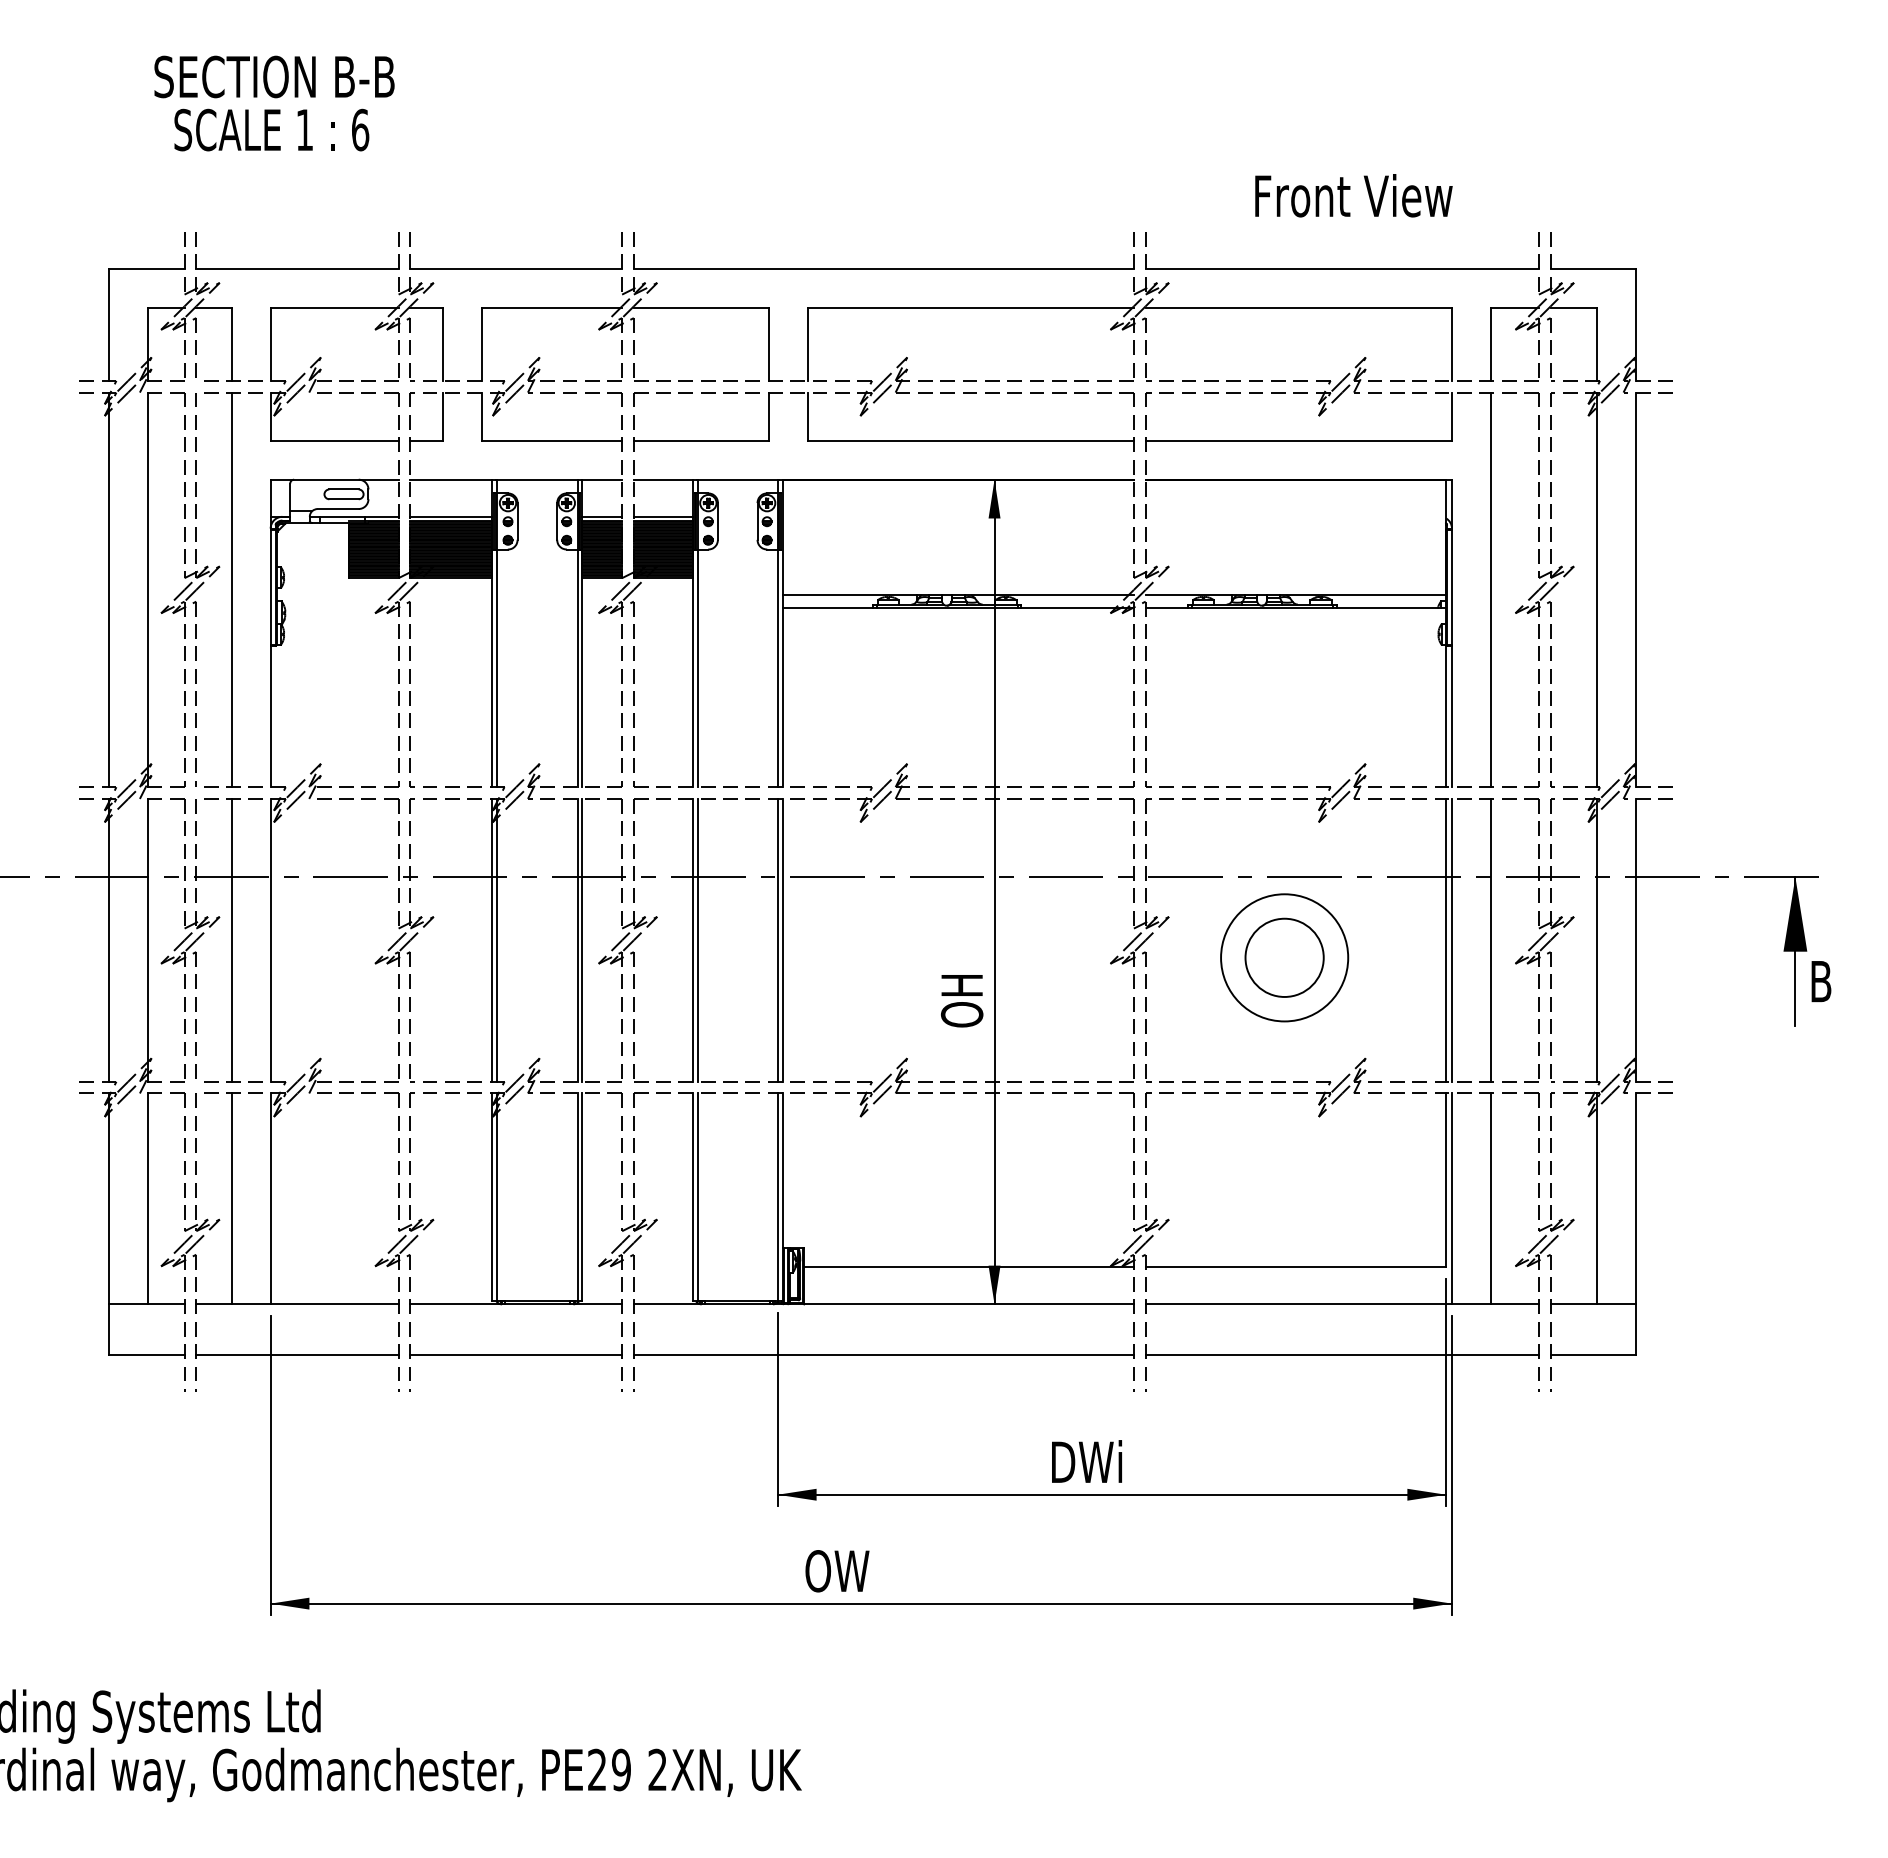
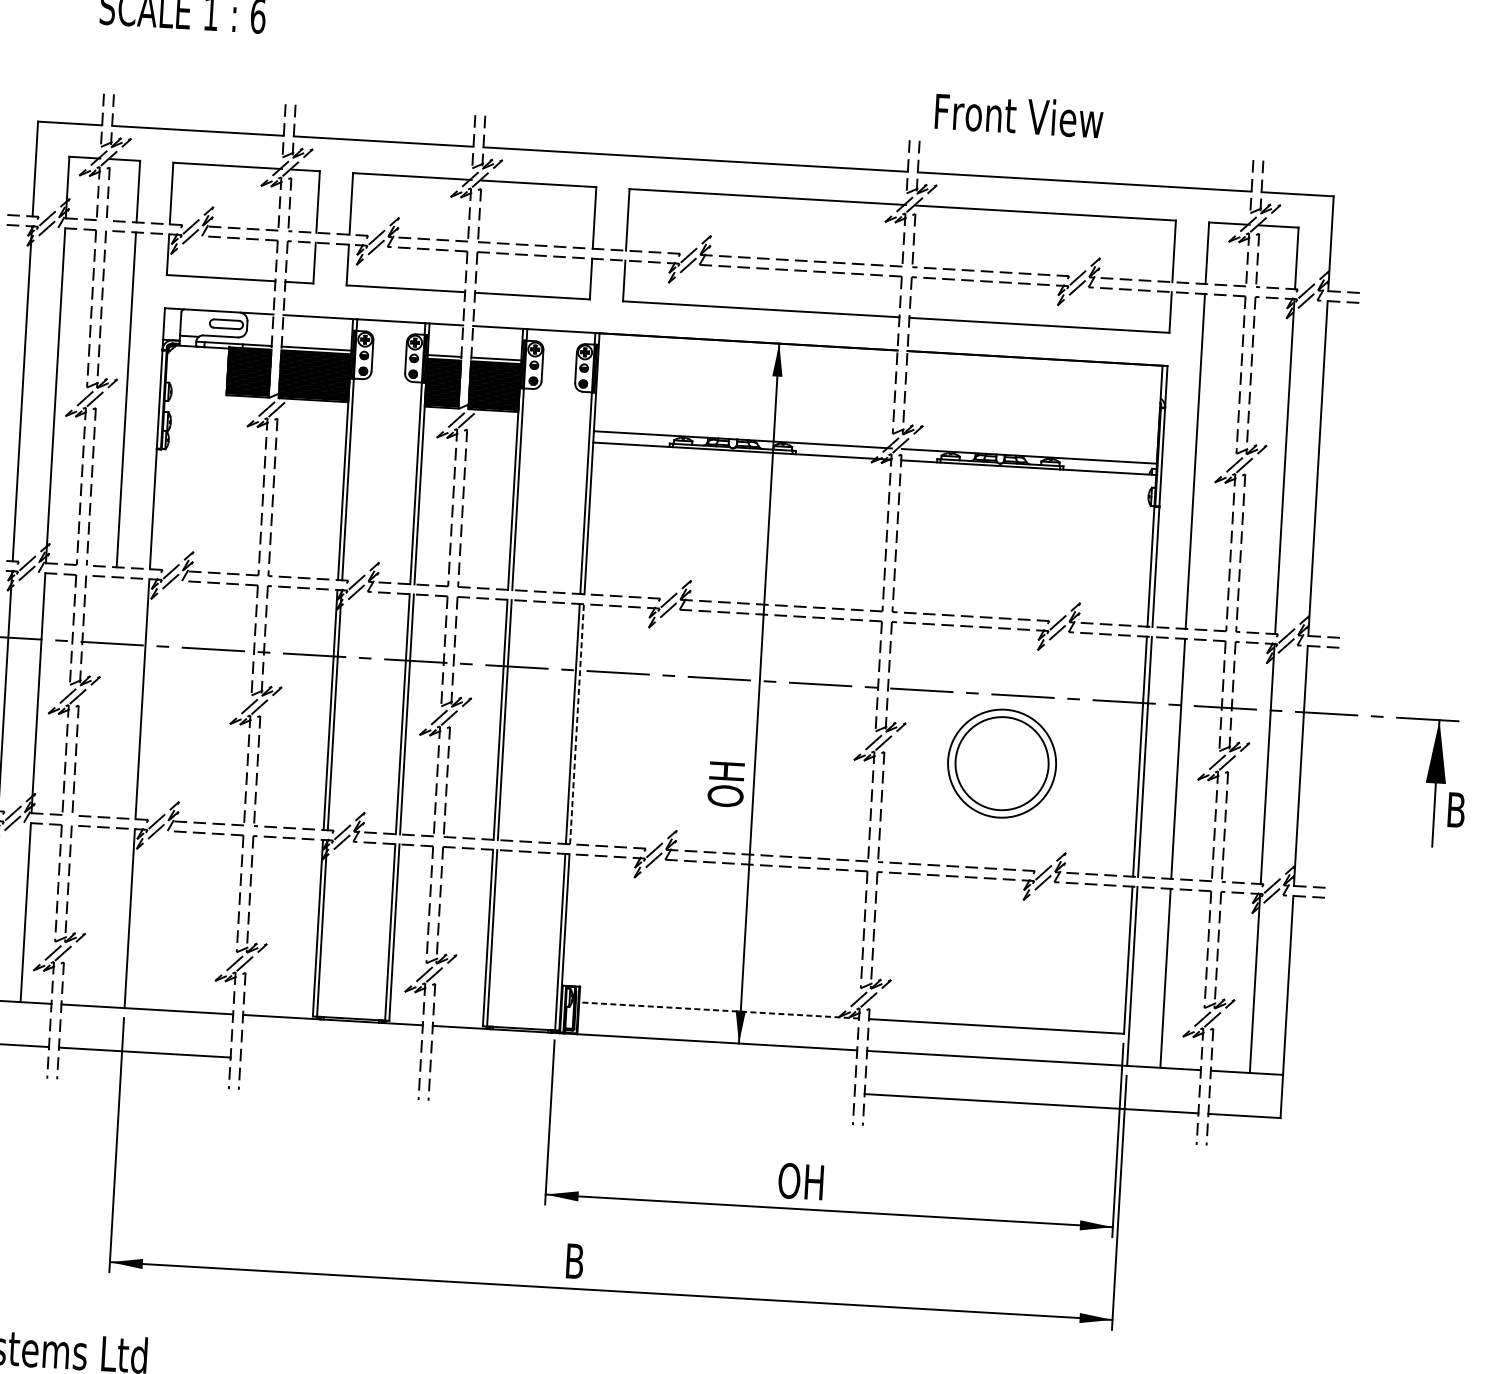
text: (1353, 195) -> (1018, 115), moved
line: (231, 939) -> (109, 696), removed
line: (782, 939) -> (576, 723), solid -> dashed
circle: (1284, 957) -> (1001, 763), size x1.4
line: (231, 1198) -> (96, 916), removed
line: (969, 1266) -> (719, 1010), solid -> dashed
line: (516, 1355) -> (330, 1063), removed
line: (883, 1355) -> (642, 1081), removed
text: (1086, 1461) -> (809, 1181), DWi -> OH
text: (837, 1571) -> (592, 1262), OW -> B

